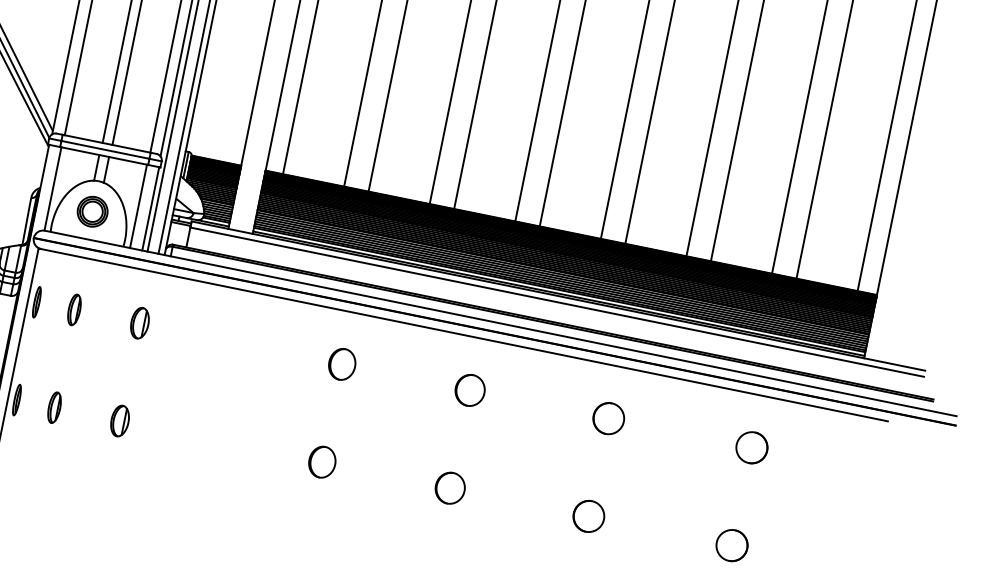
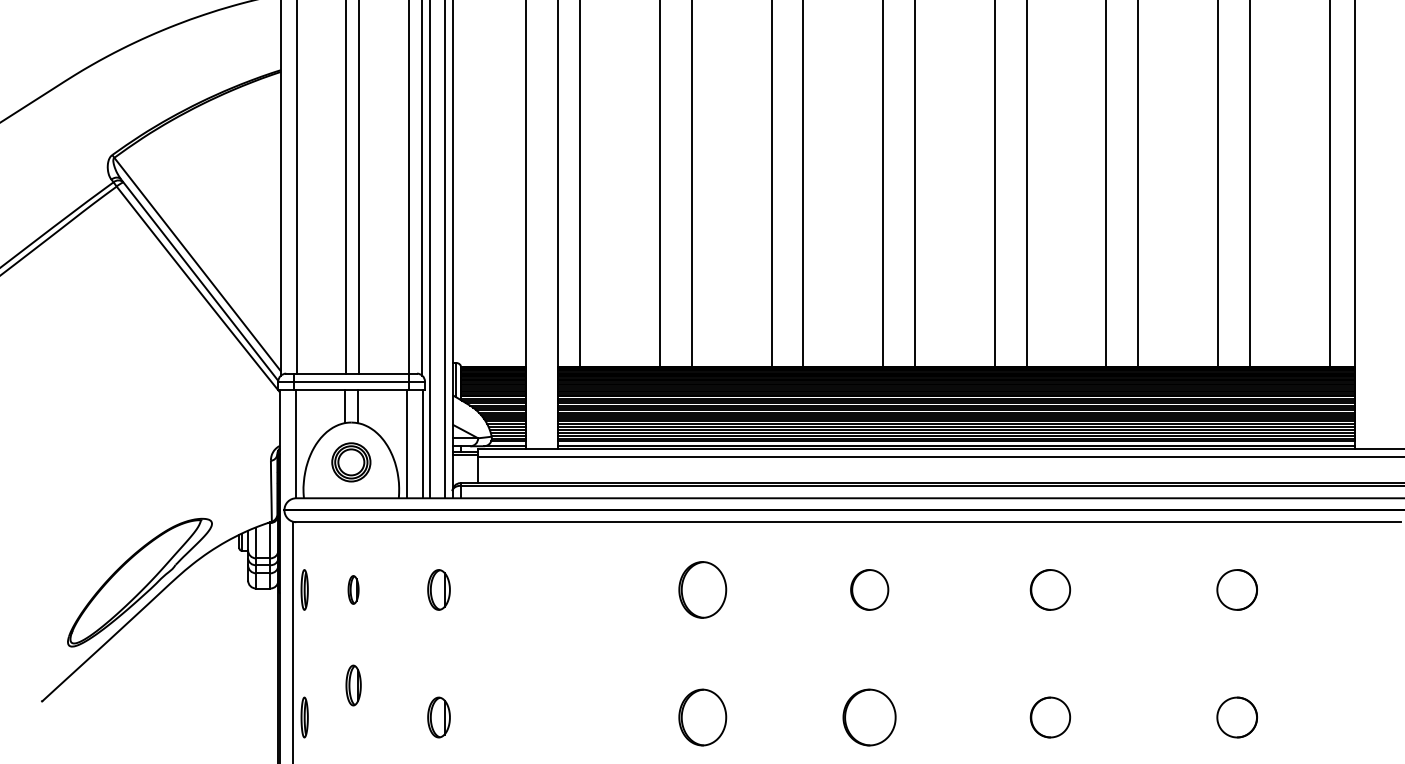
part: (74, 309) -> (353, 589), size x0.7
part: (342, 364) -> (702, 589), size x1.4
part: (54, 407) -> (353, 685), moved
part: (322, 462) -> (702, 717), size x1.4
part: (450, 488) -> (869, 717), size x1.4

